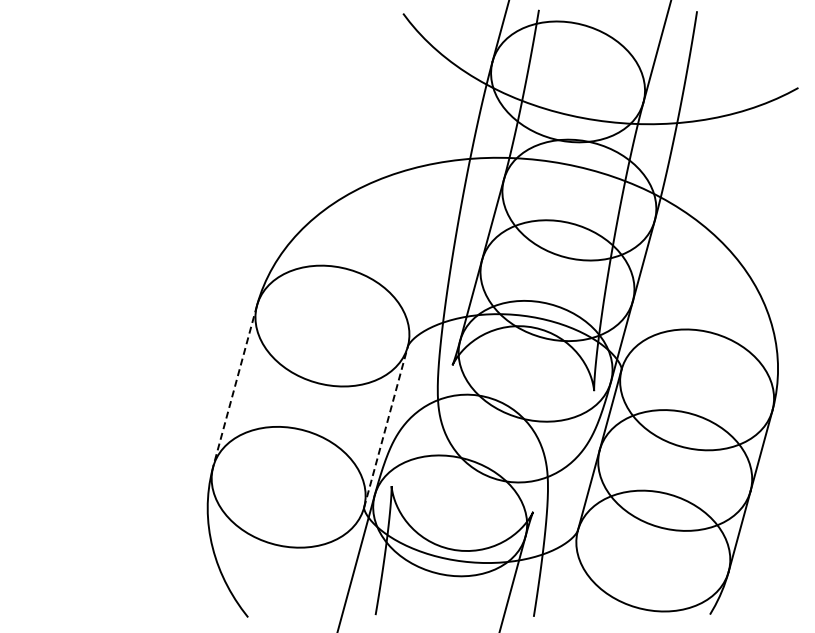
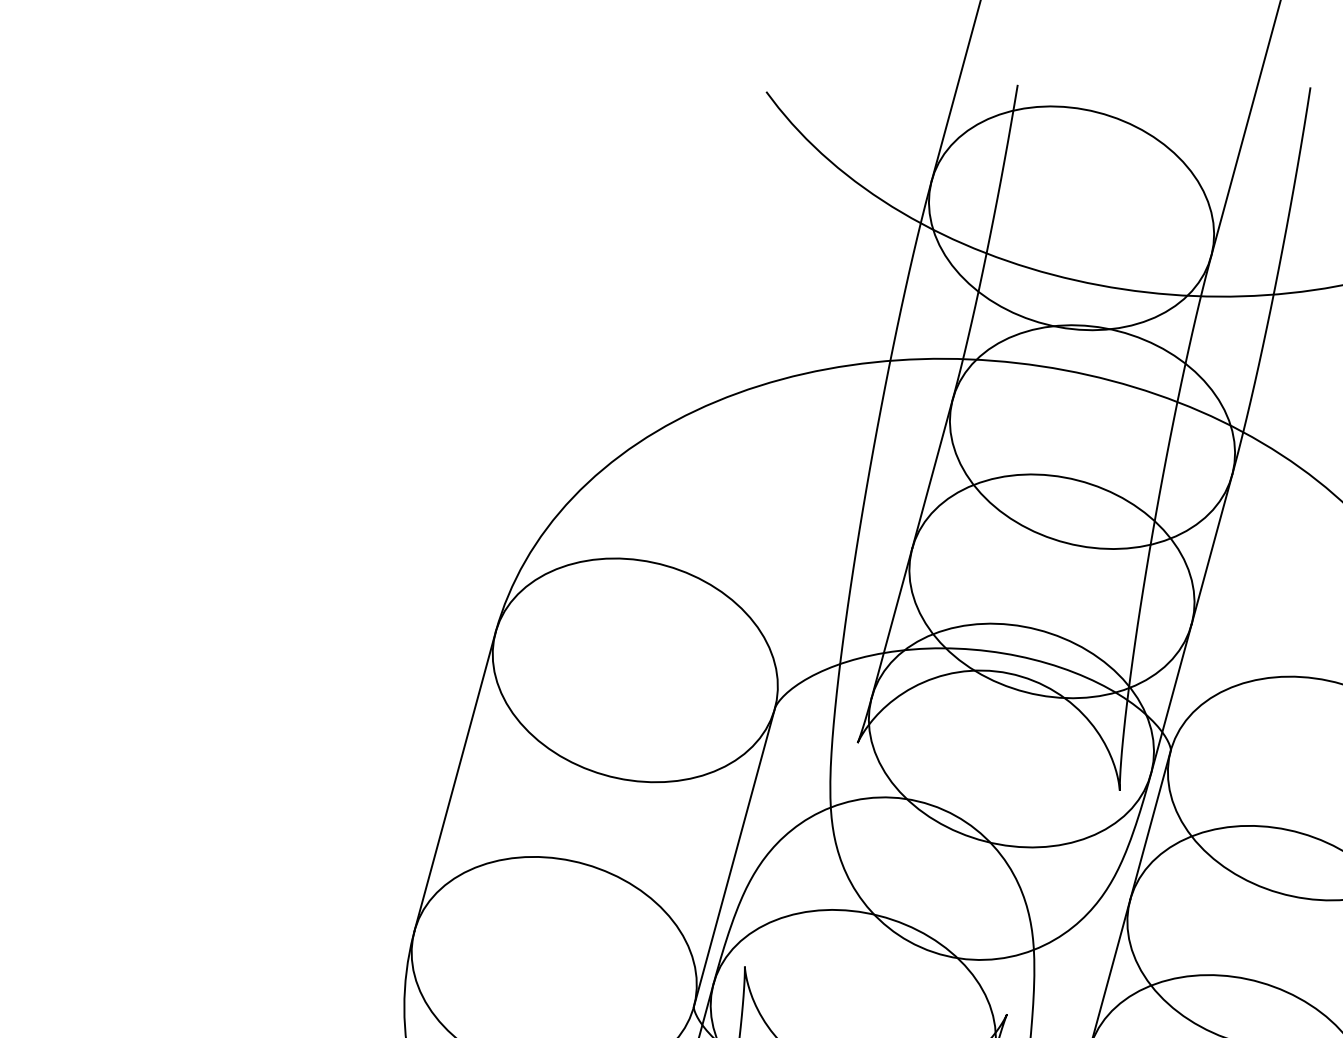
line: (235, 386) -> (455, 782), dashed -> solid
line: (385, 427) -> (733, 858), dashed -> solid

